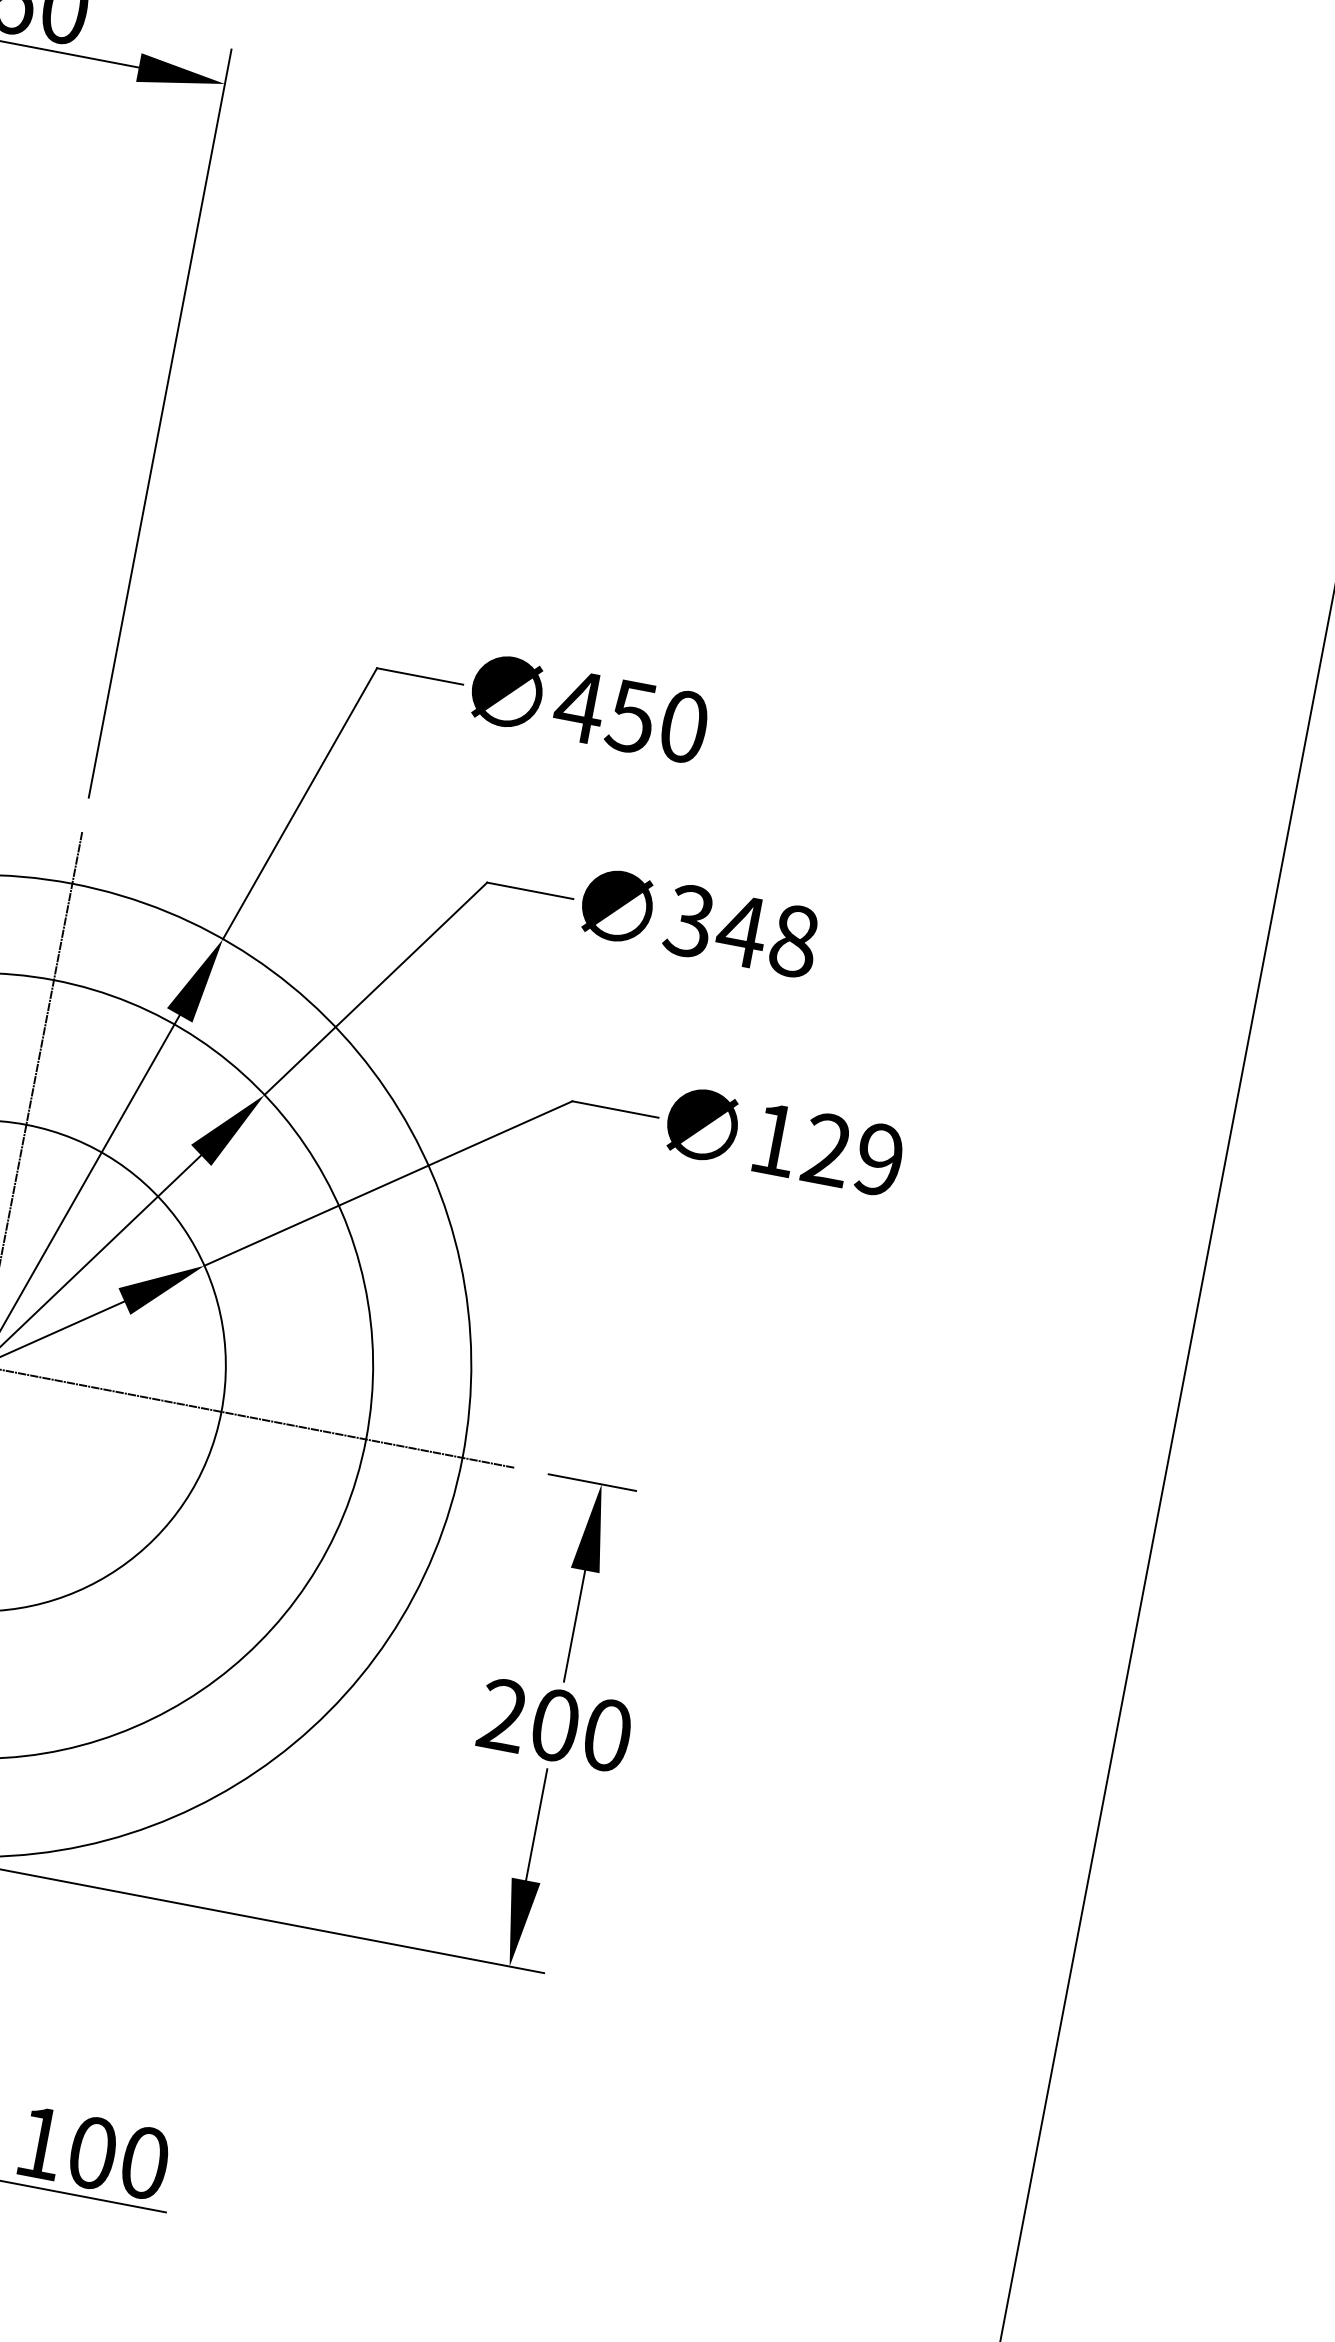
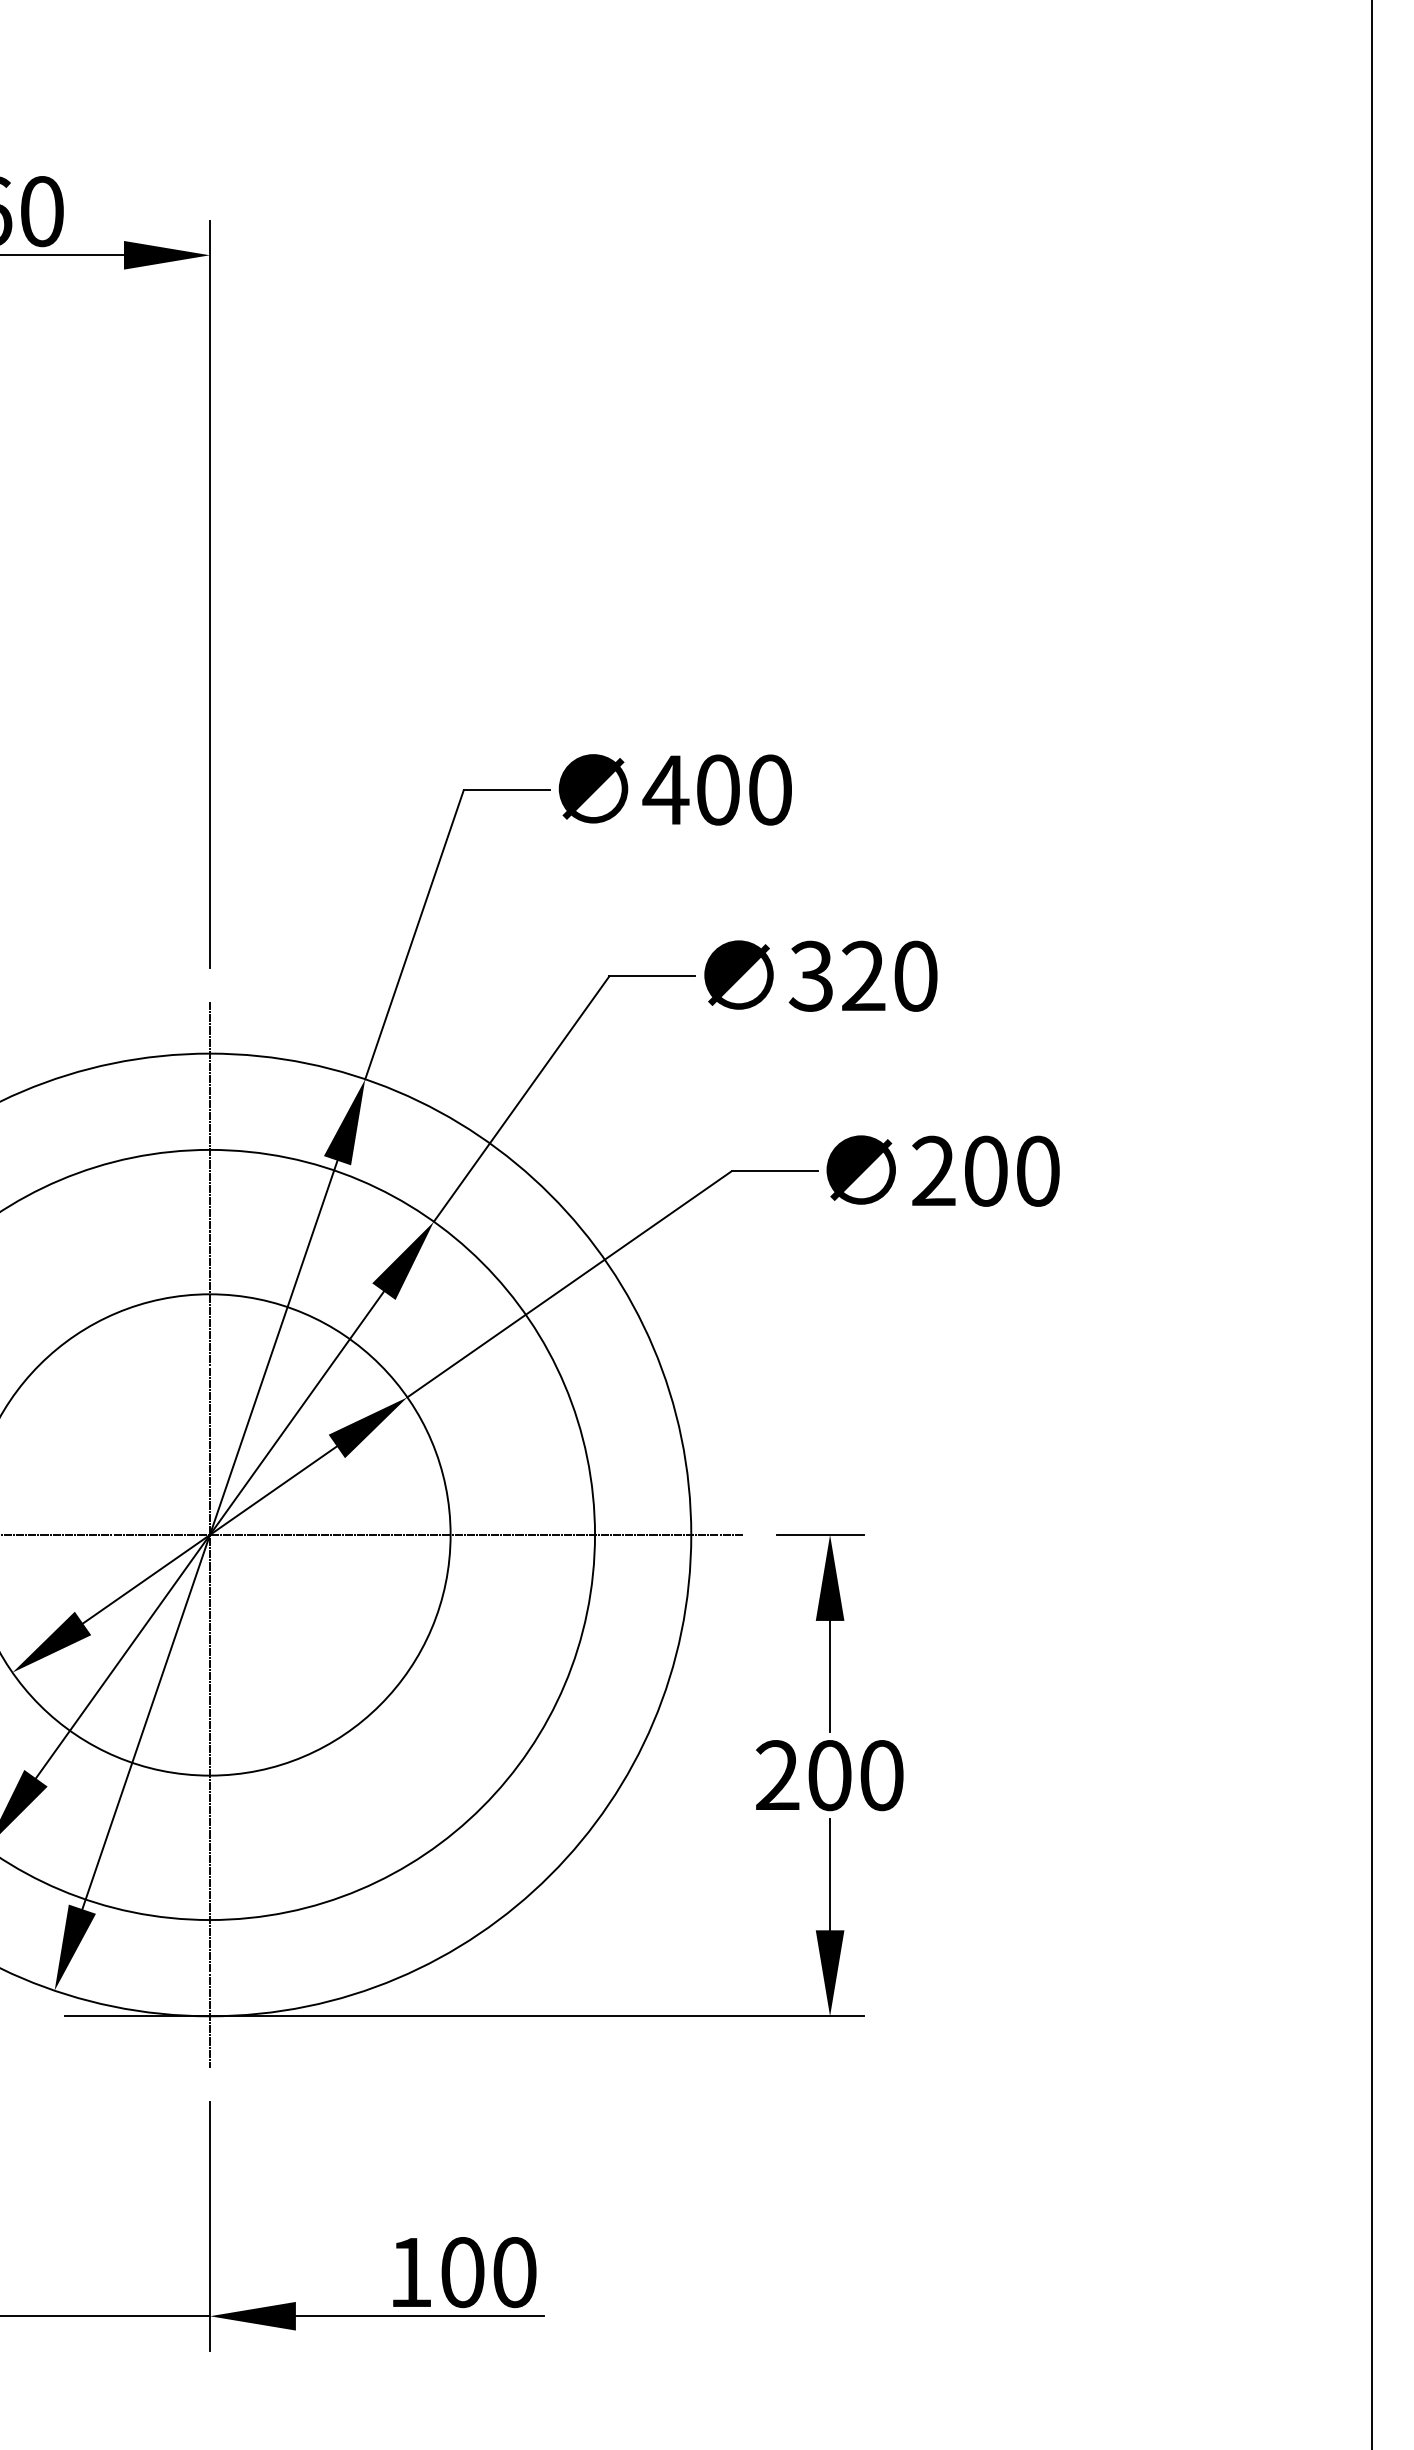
text: (631, 716) -> (717, 789), 450 -> 400
text: (767, 935) -> (888, 975), 348 -> 320
text: (826, 1148) -> (985, 1170), 129 -> 200

